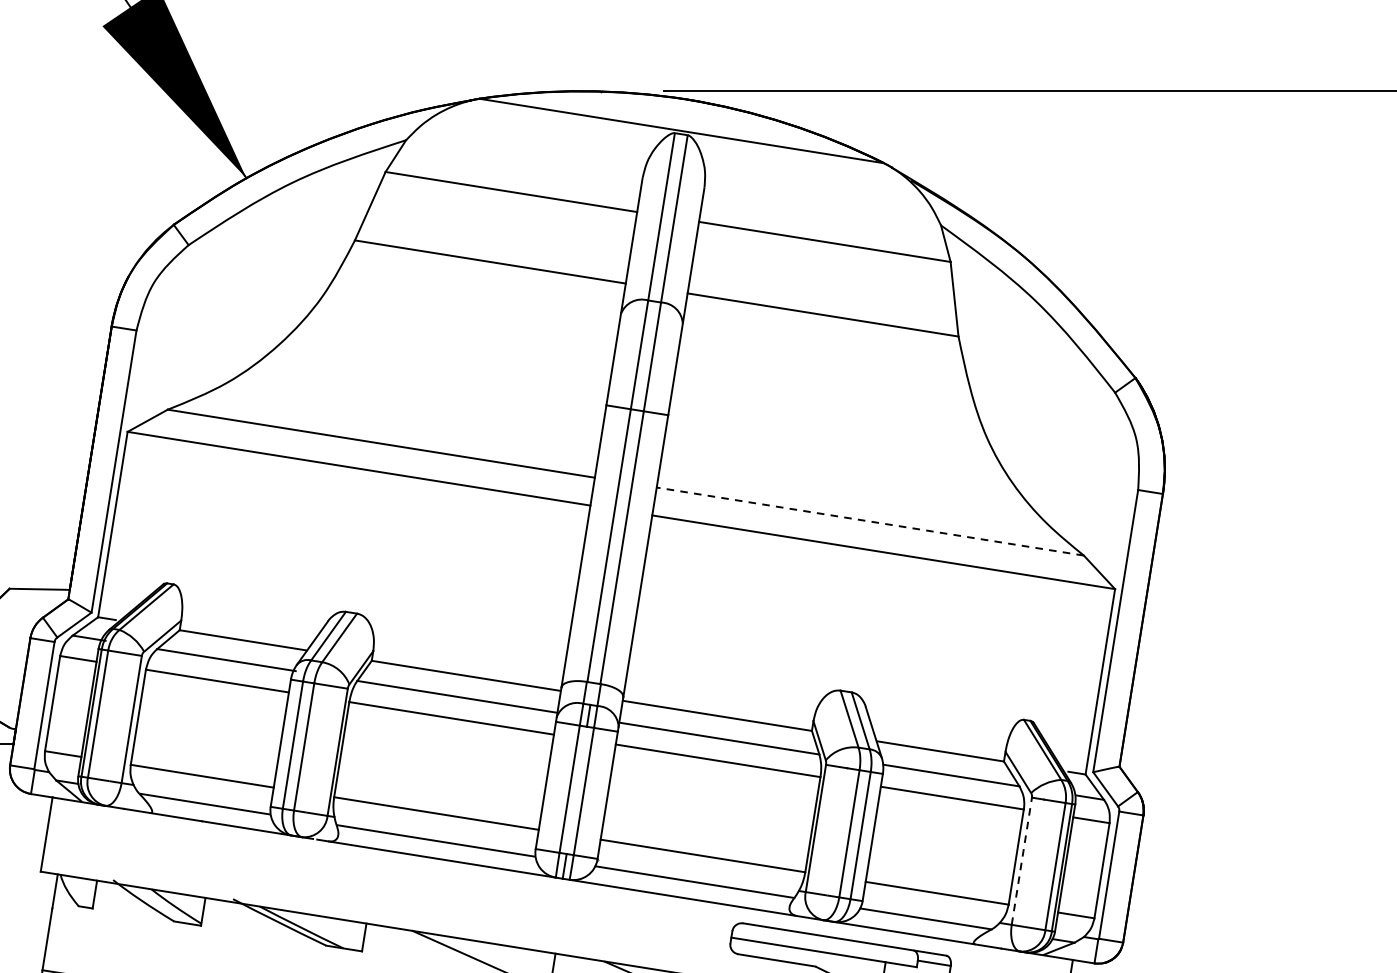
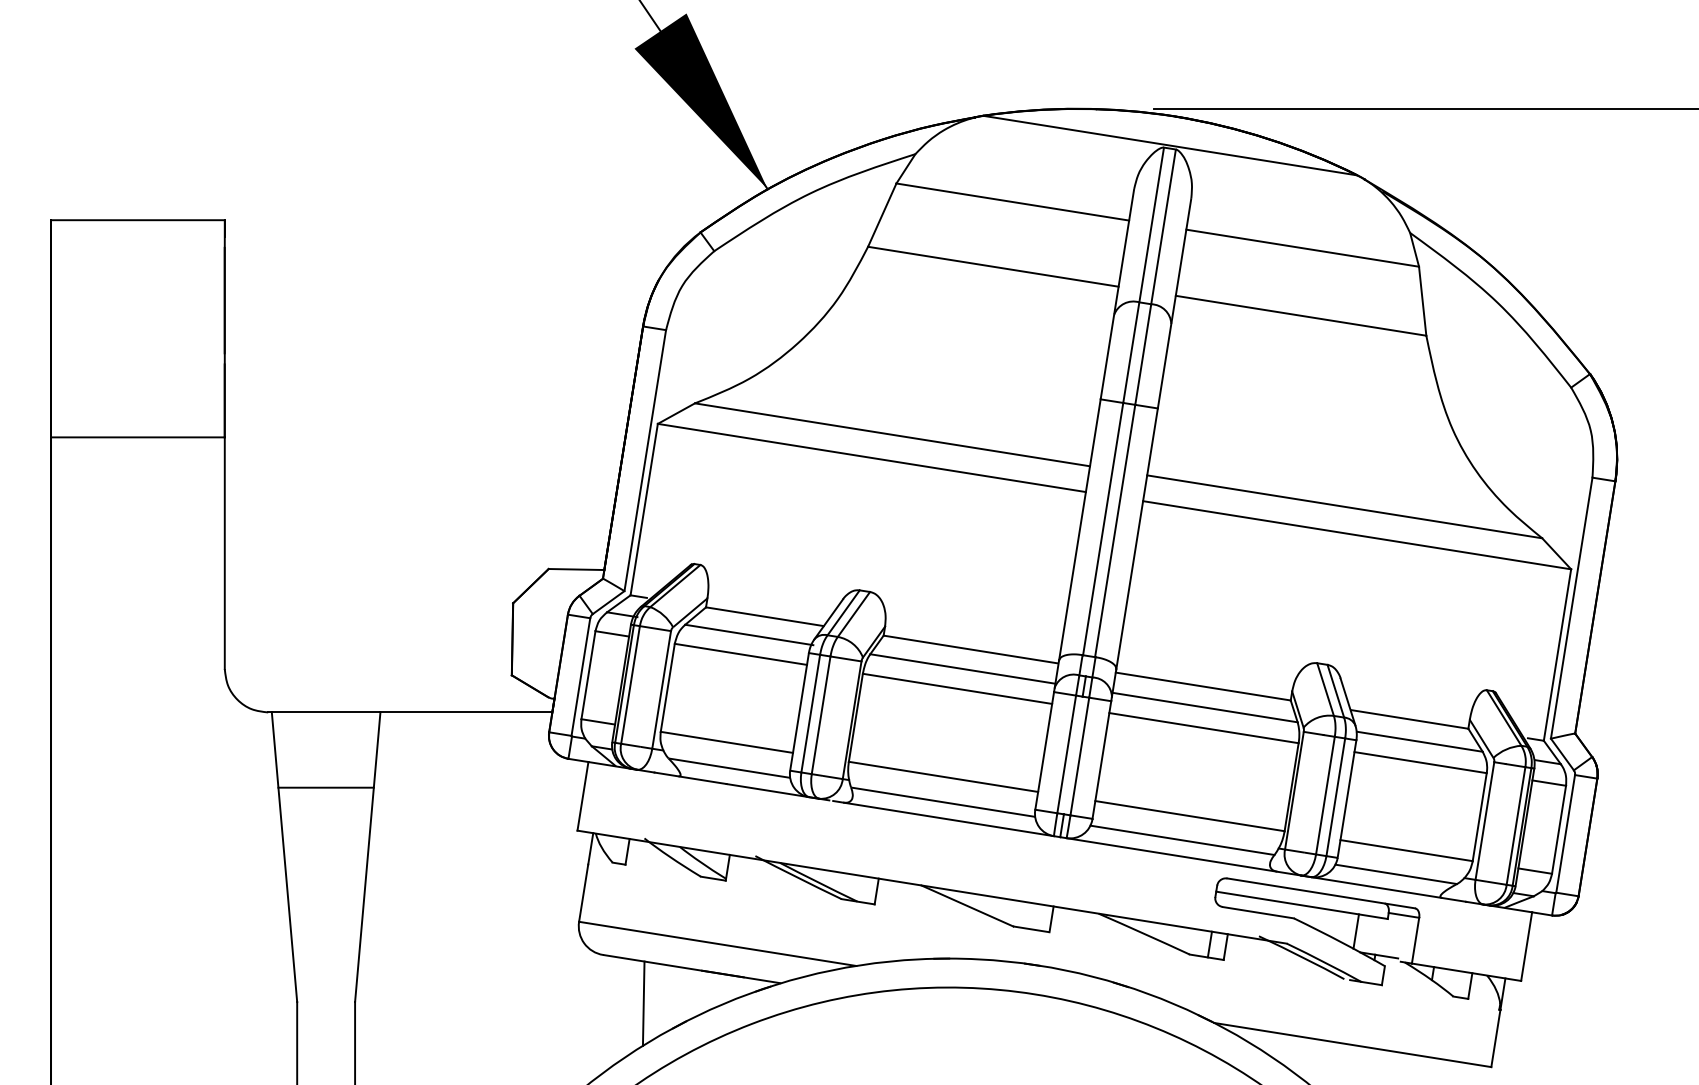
line: (870, 521) -> (1344, 506), dashed -> solid
line: (1021, 861) -> (1484, 821), dashed -> solid

